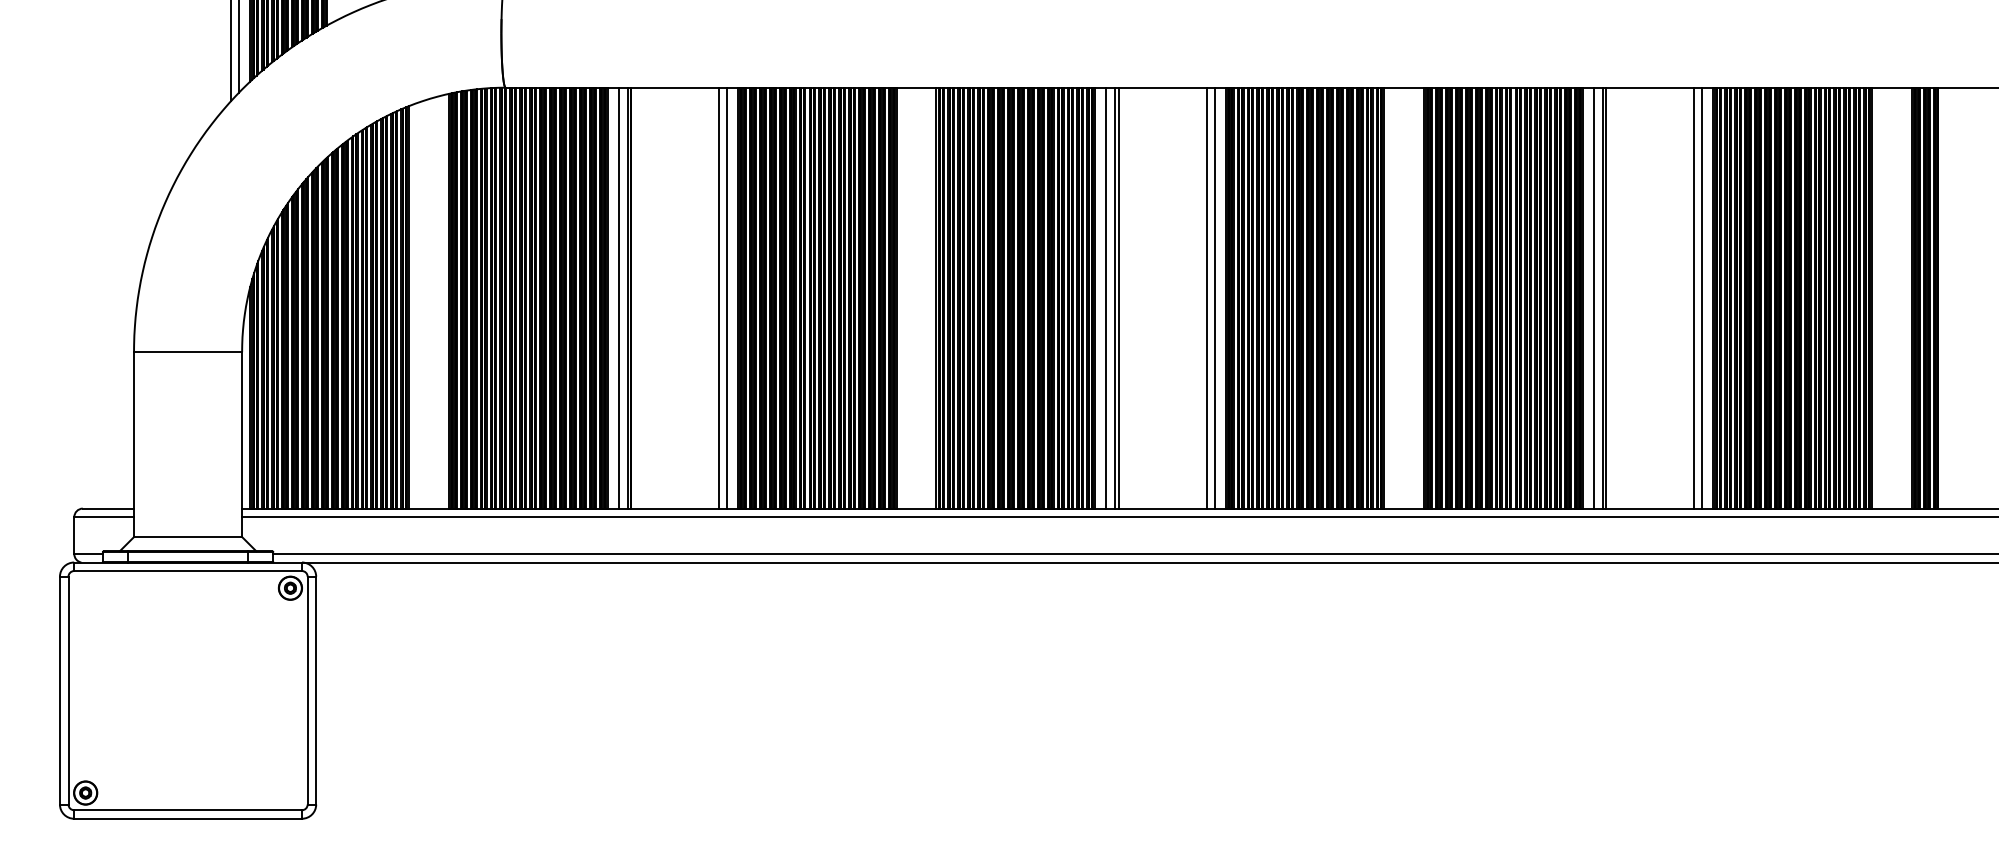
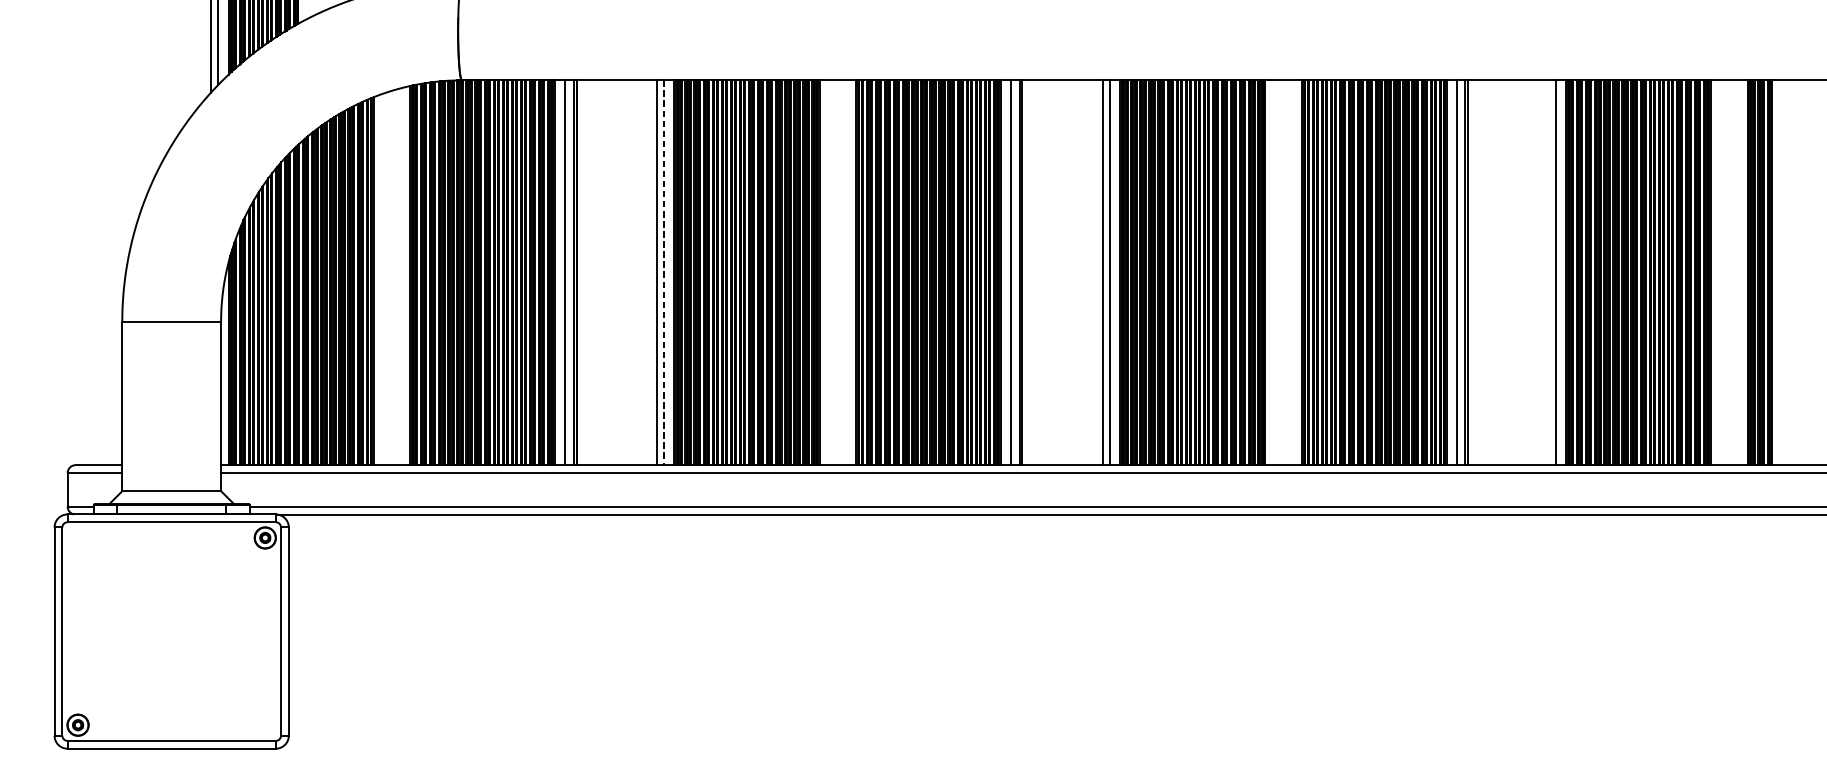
line: (1694, 297) -> (1548, 272), removed
line: (726, 298) -> (663, 273), solid -> dashed

